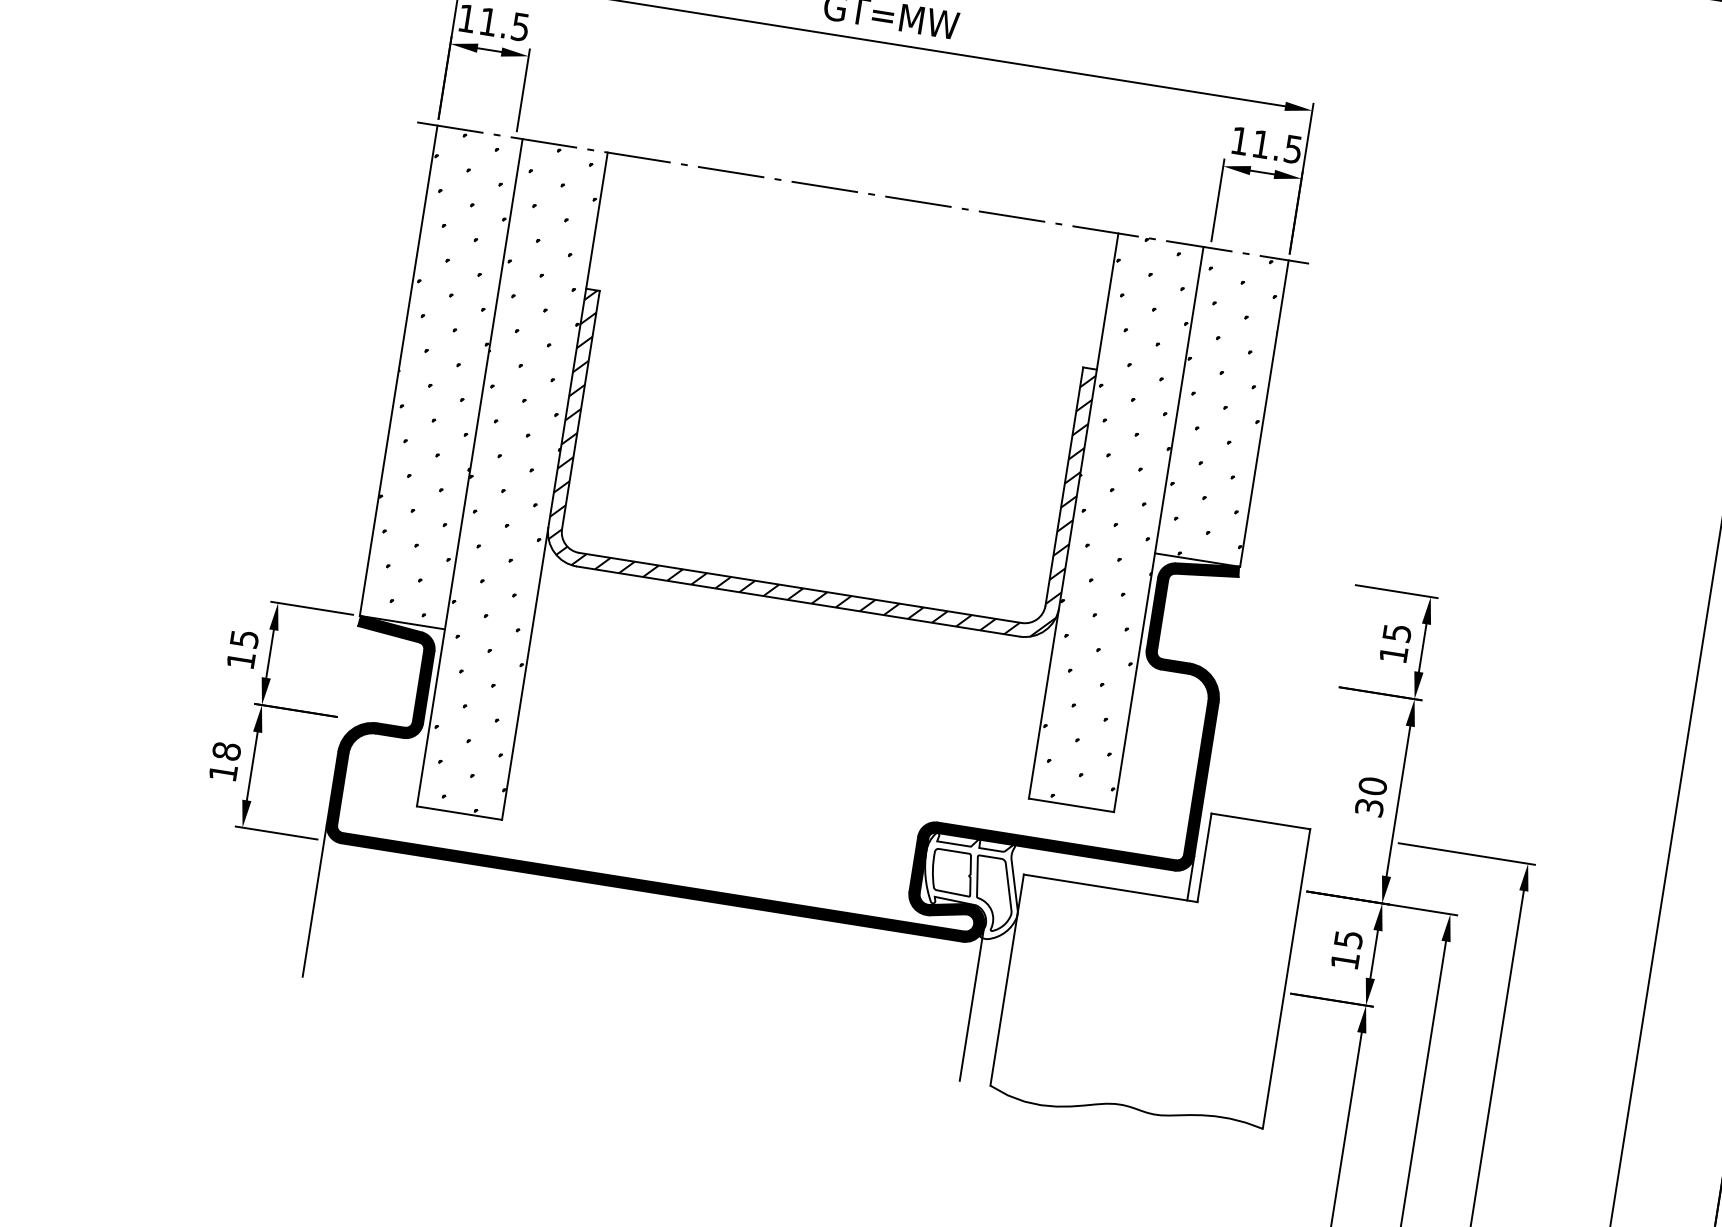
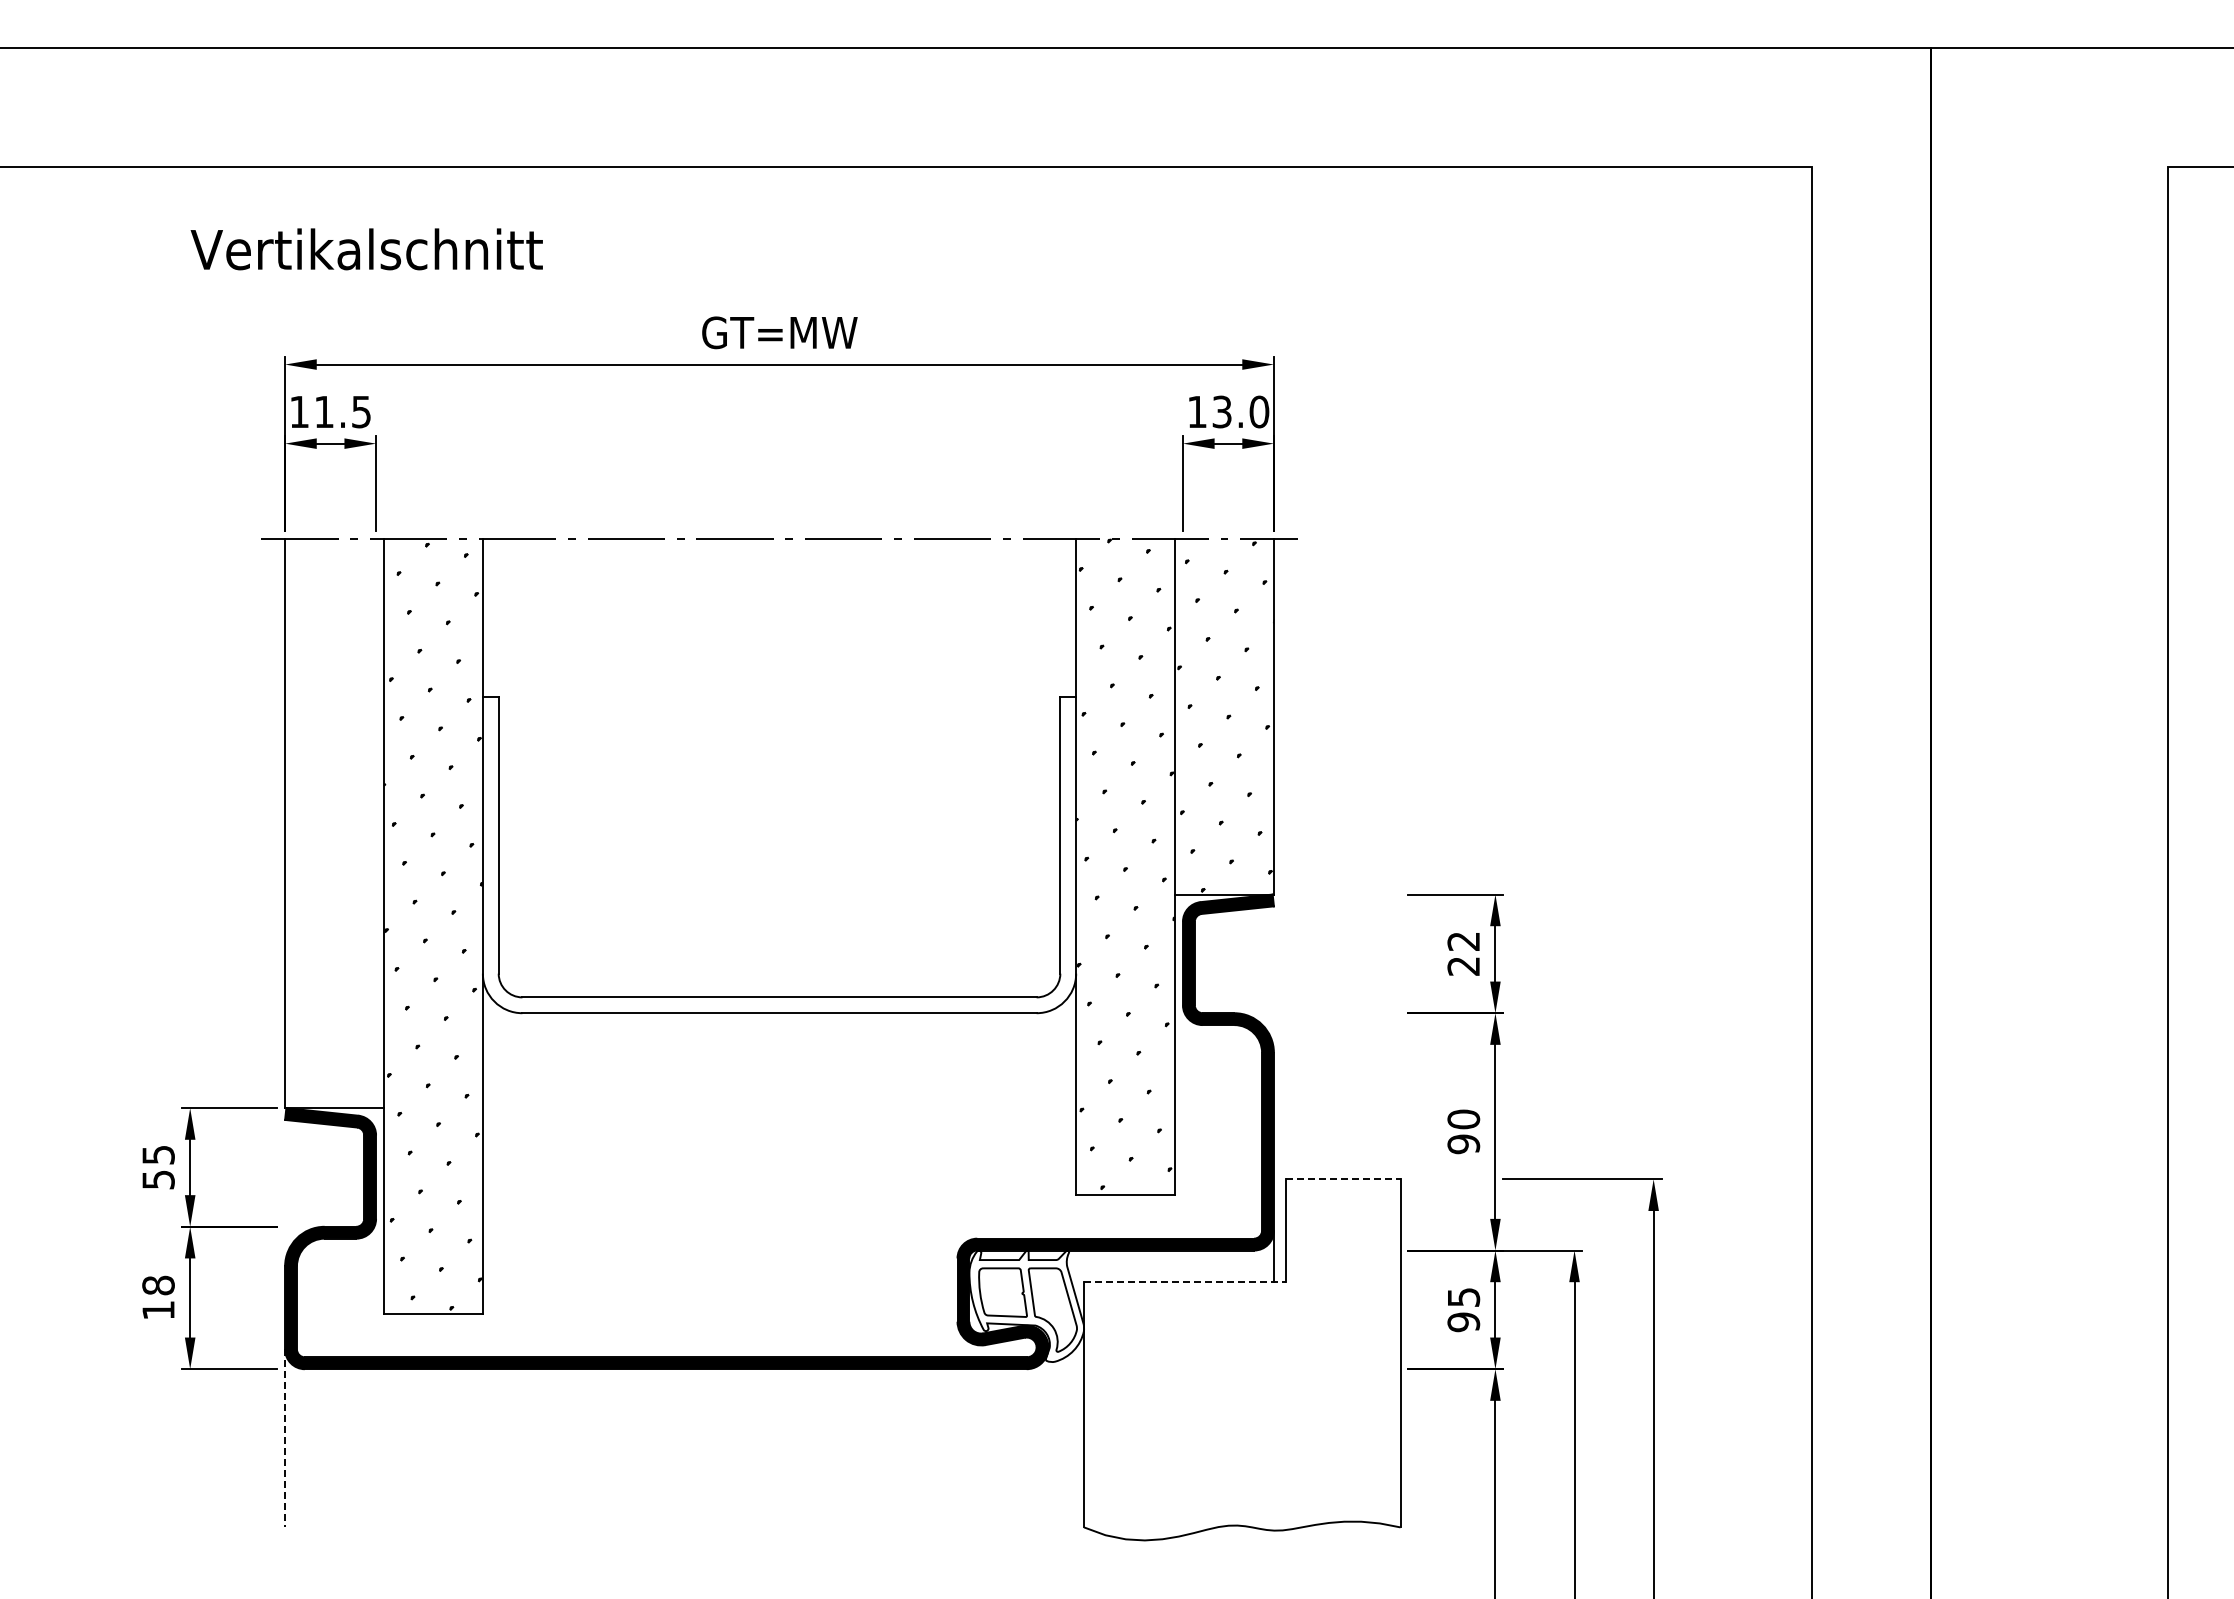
text: (1277, 146) -> (1240, 411), 11.5 -> 13.0
hatch: (441, 375) -> (334, 820), removed
hatch: (819, 464) -> (779, 854), removed
text: (1395, 643) -> (1463, 953), 15 -> 22
text: (241, 660) -> (158, 1179), 15 -> 55
text: (1369, 807) -> (1463, 1144), 30 -> 90
line: (1261, 821) -> (1343, 1179), solid -> dashed
line: (1110, 888) -> (1184, 1282), solid -> dashed
line: (315, 900) -> (285, 1438), solid -> dashed
text: (1344, 961) -> (1463, 1322), 15 -> 95
line: (972, 1003) -> (1048, 1437), removed

